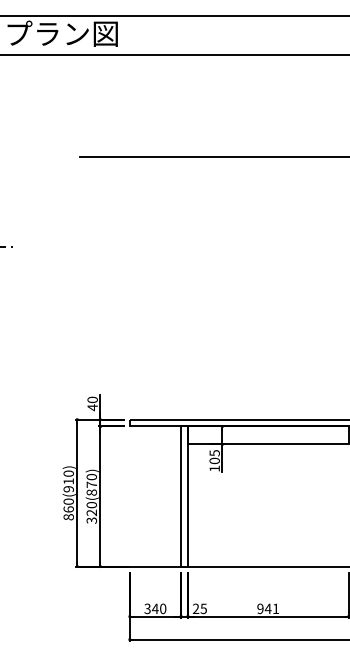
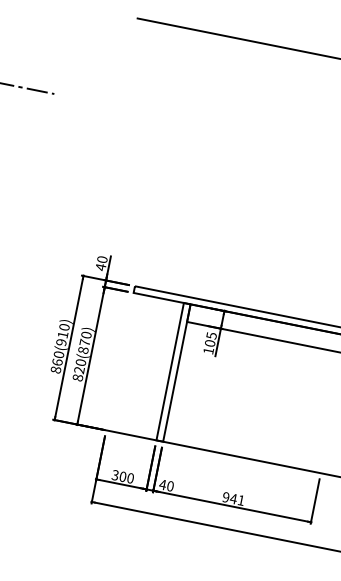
text: (91, 520) -> (77, 377), 320(870) -> 820(870)
text: (154, 608) -> (122, 476), 340 -> 300
text: (199, 608) -> (166, 485), 25 -> 40

